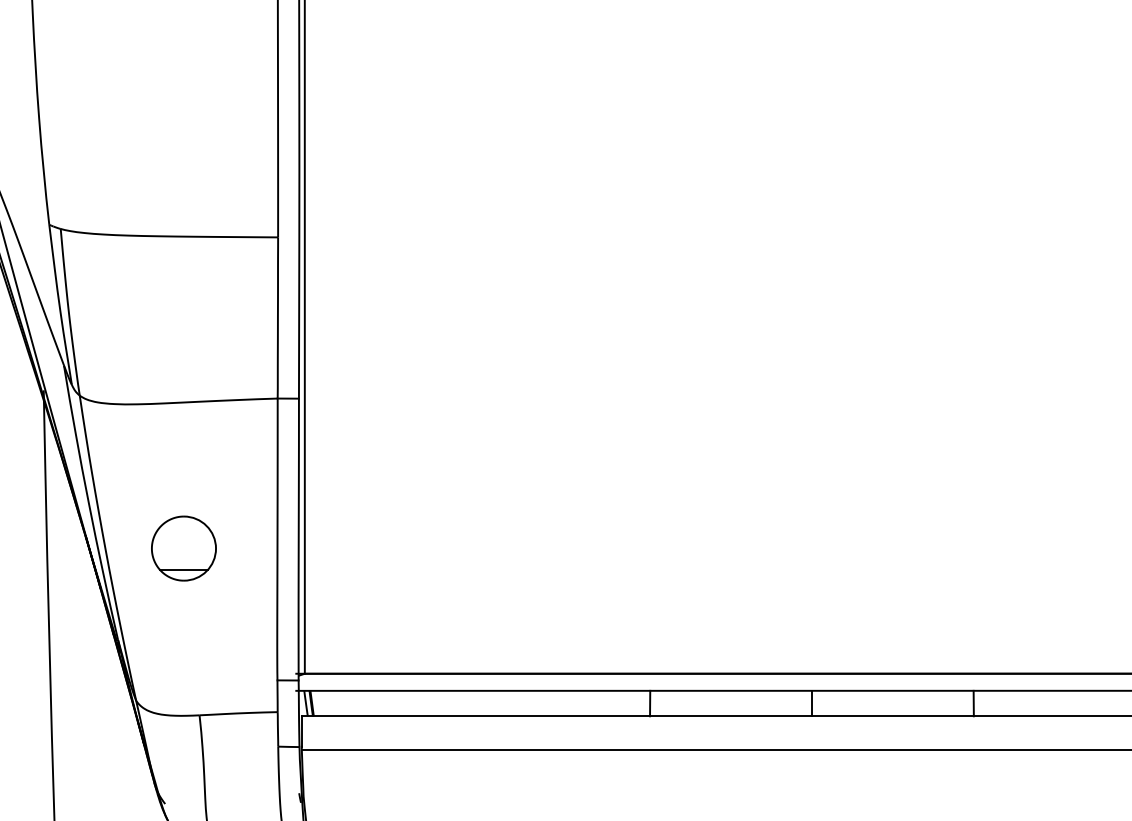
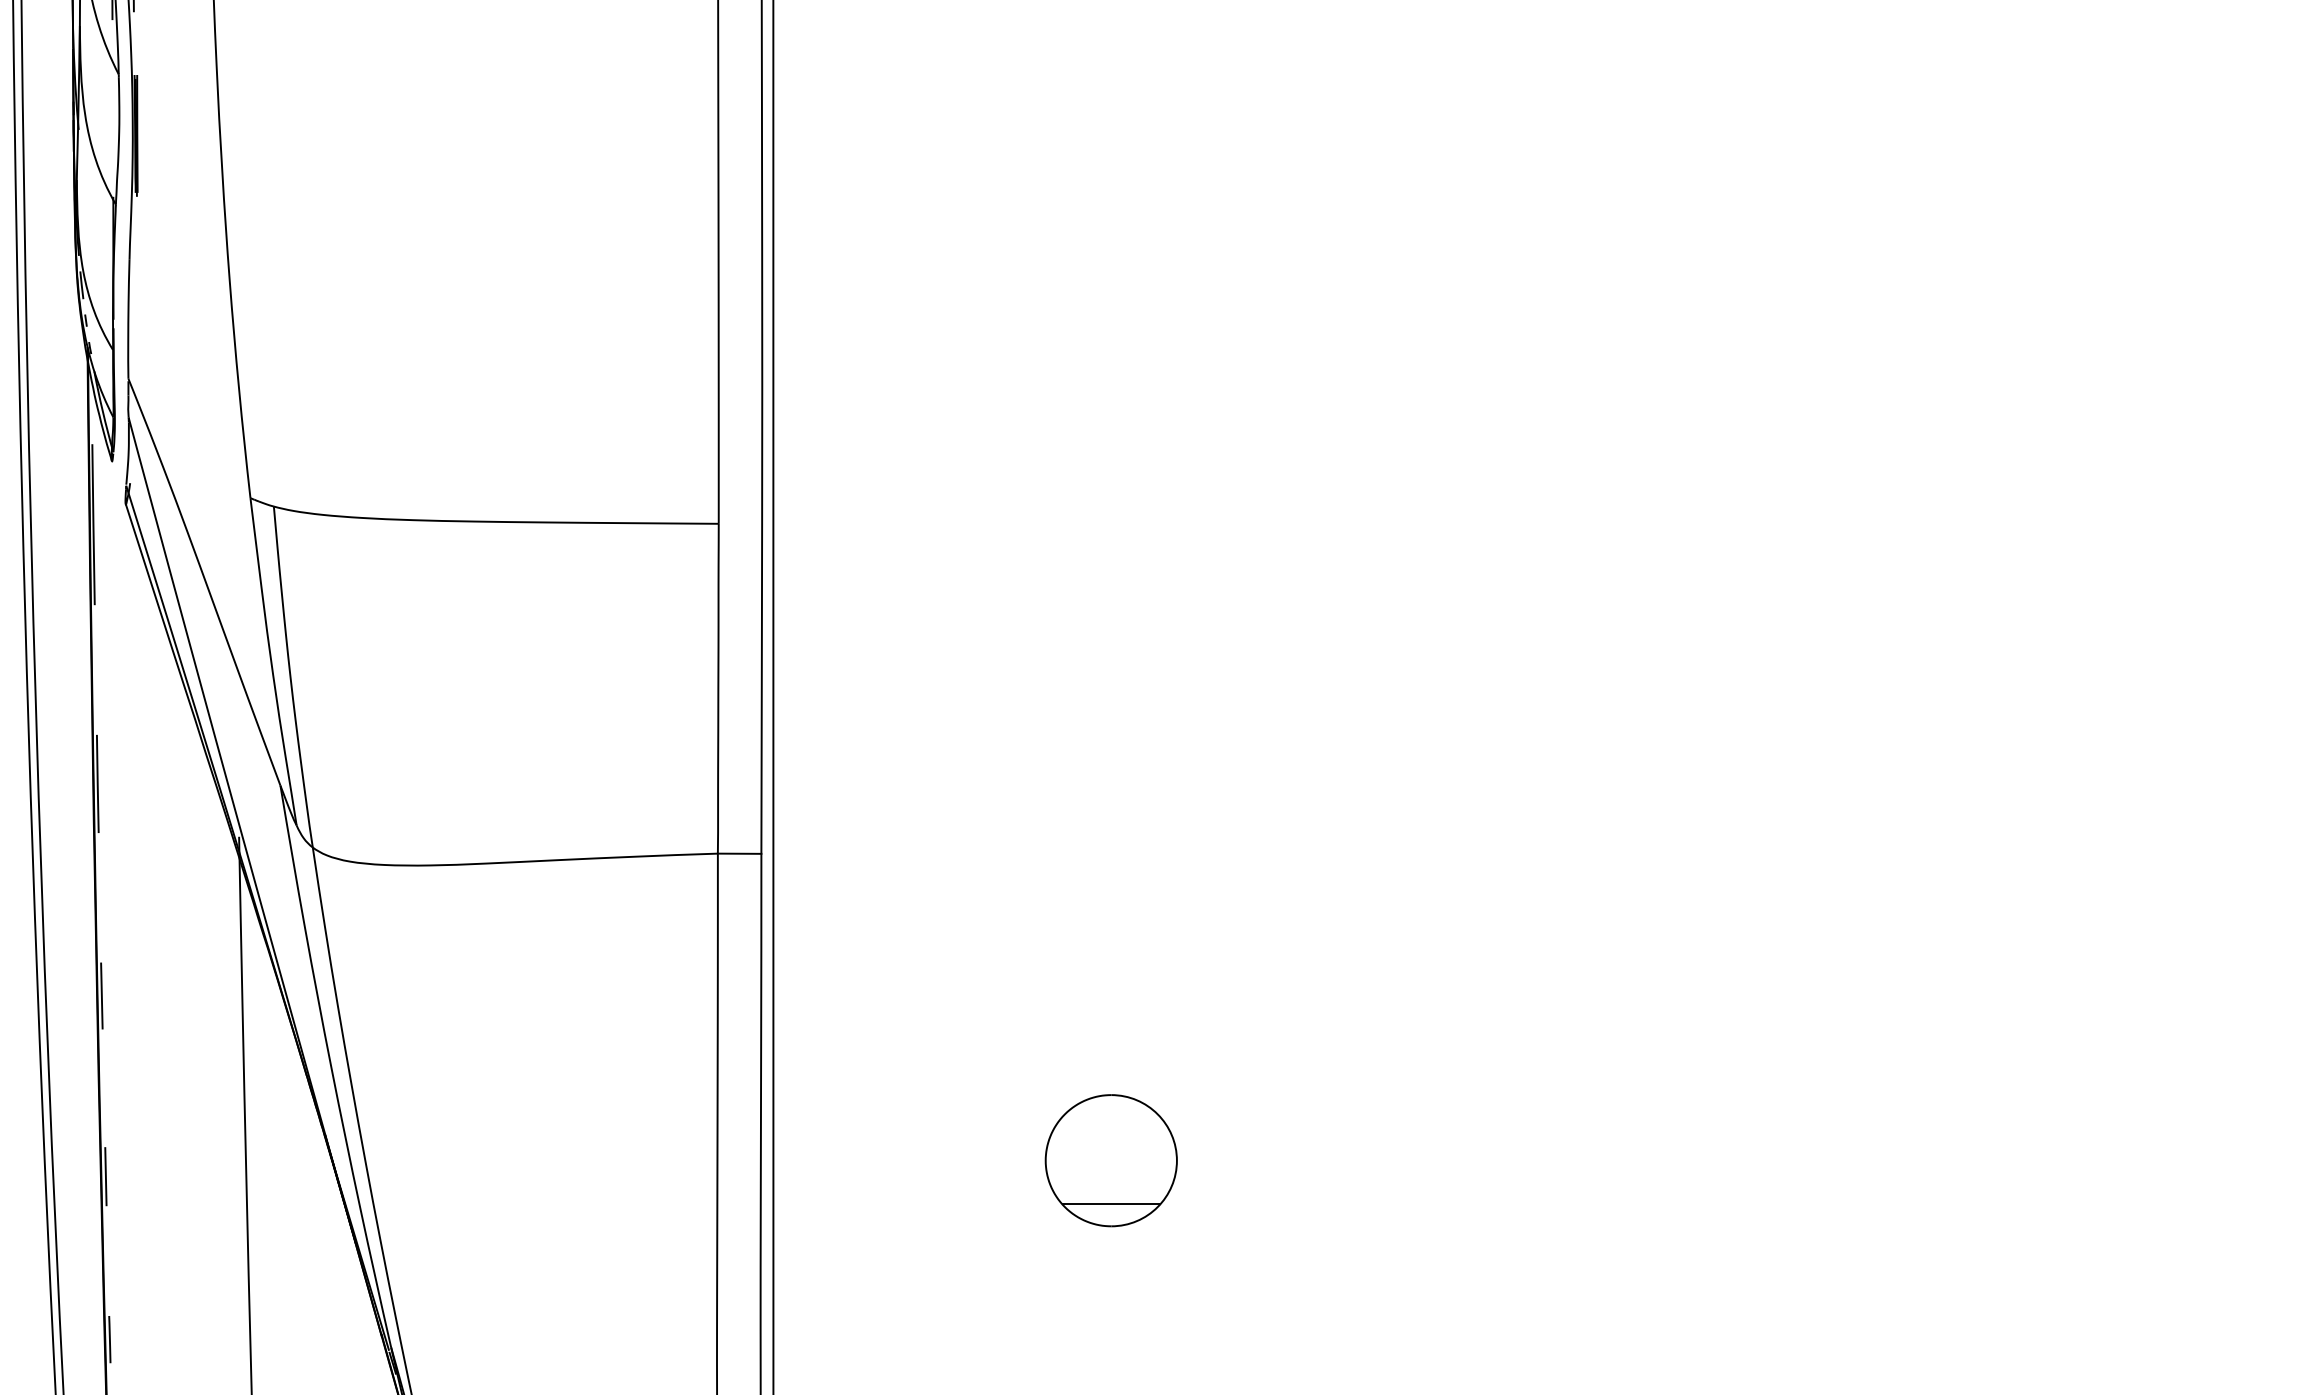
part: (183, 548) -> (1110, 1160), moved

